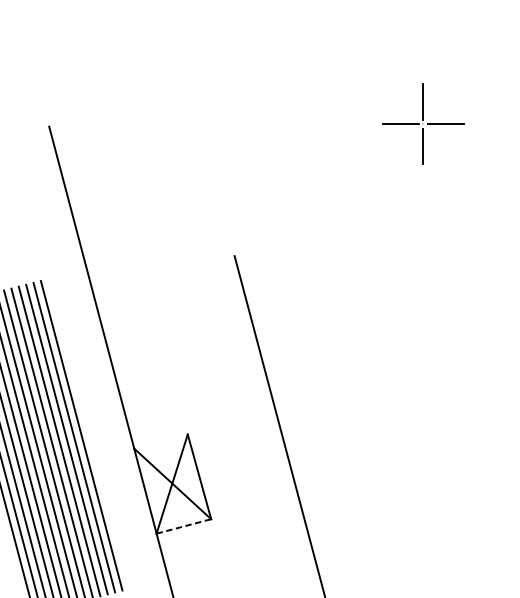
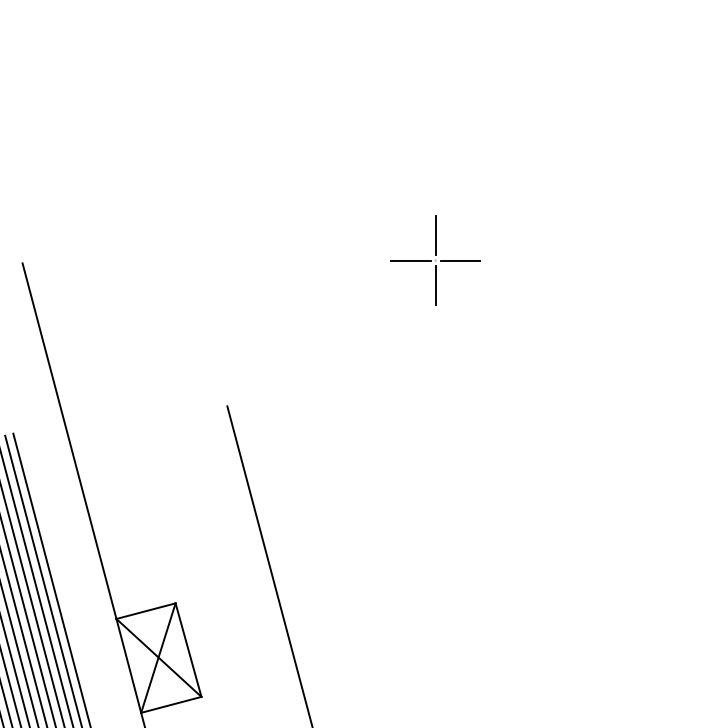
line: (160, 440) -> (145, 610), added
line: (184, 526) -> (171, 704), dashed -> solid

